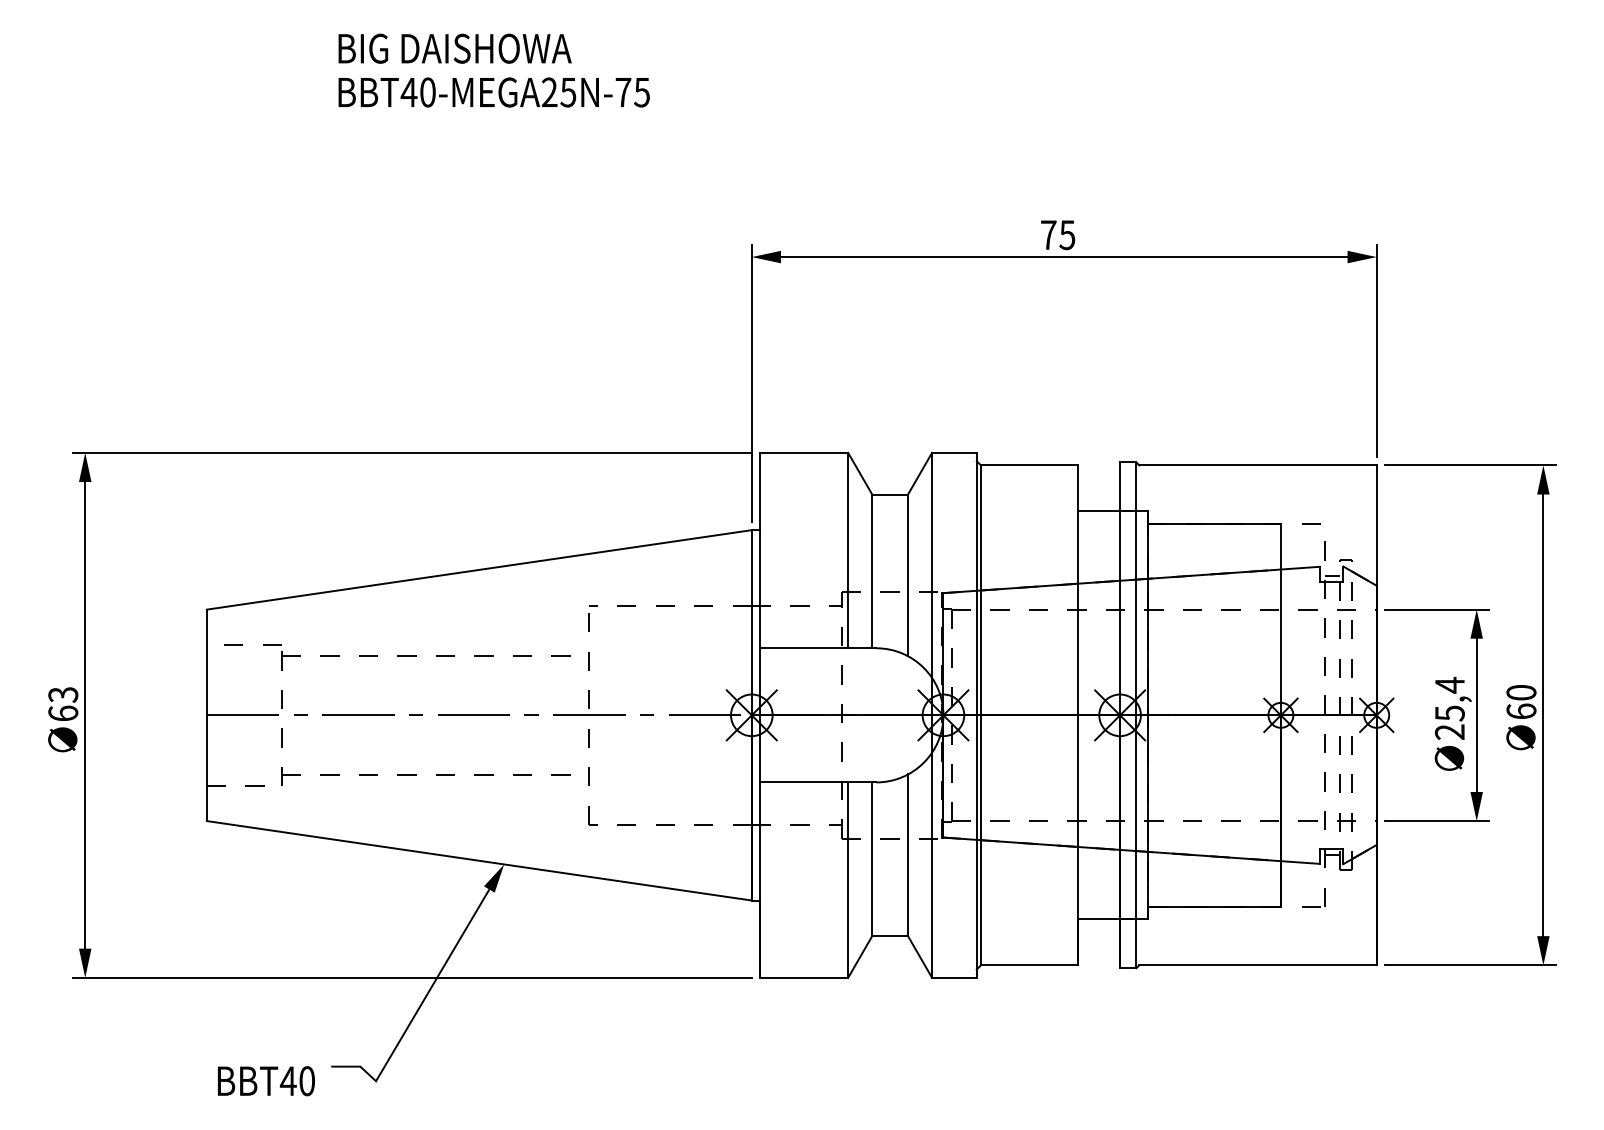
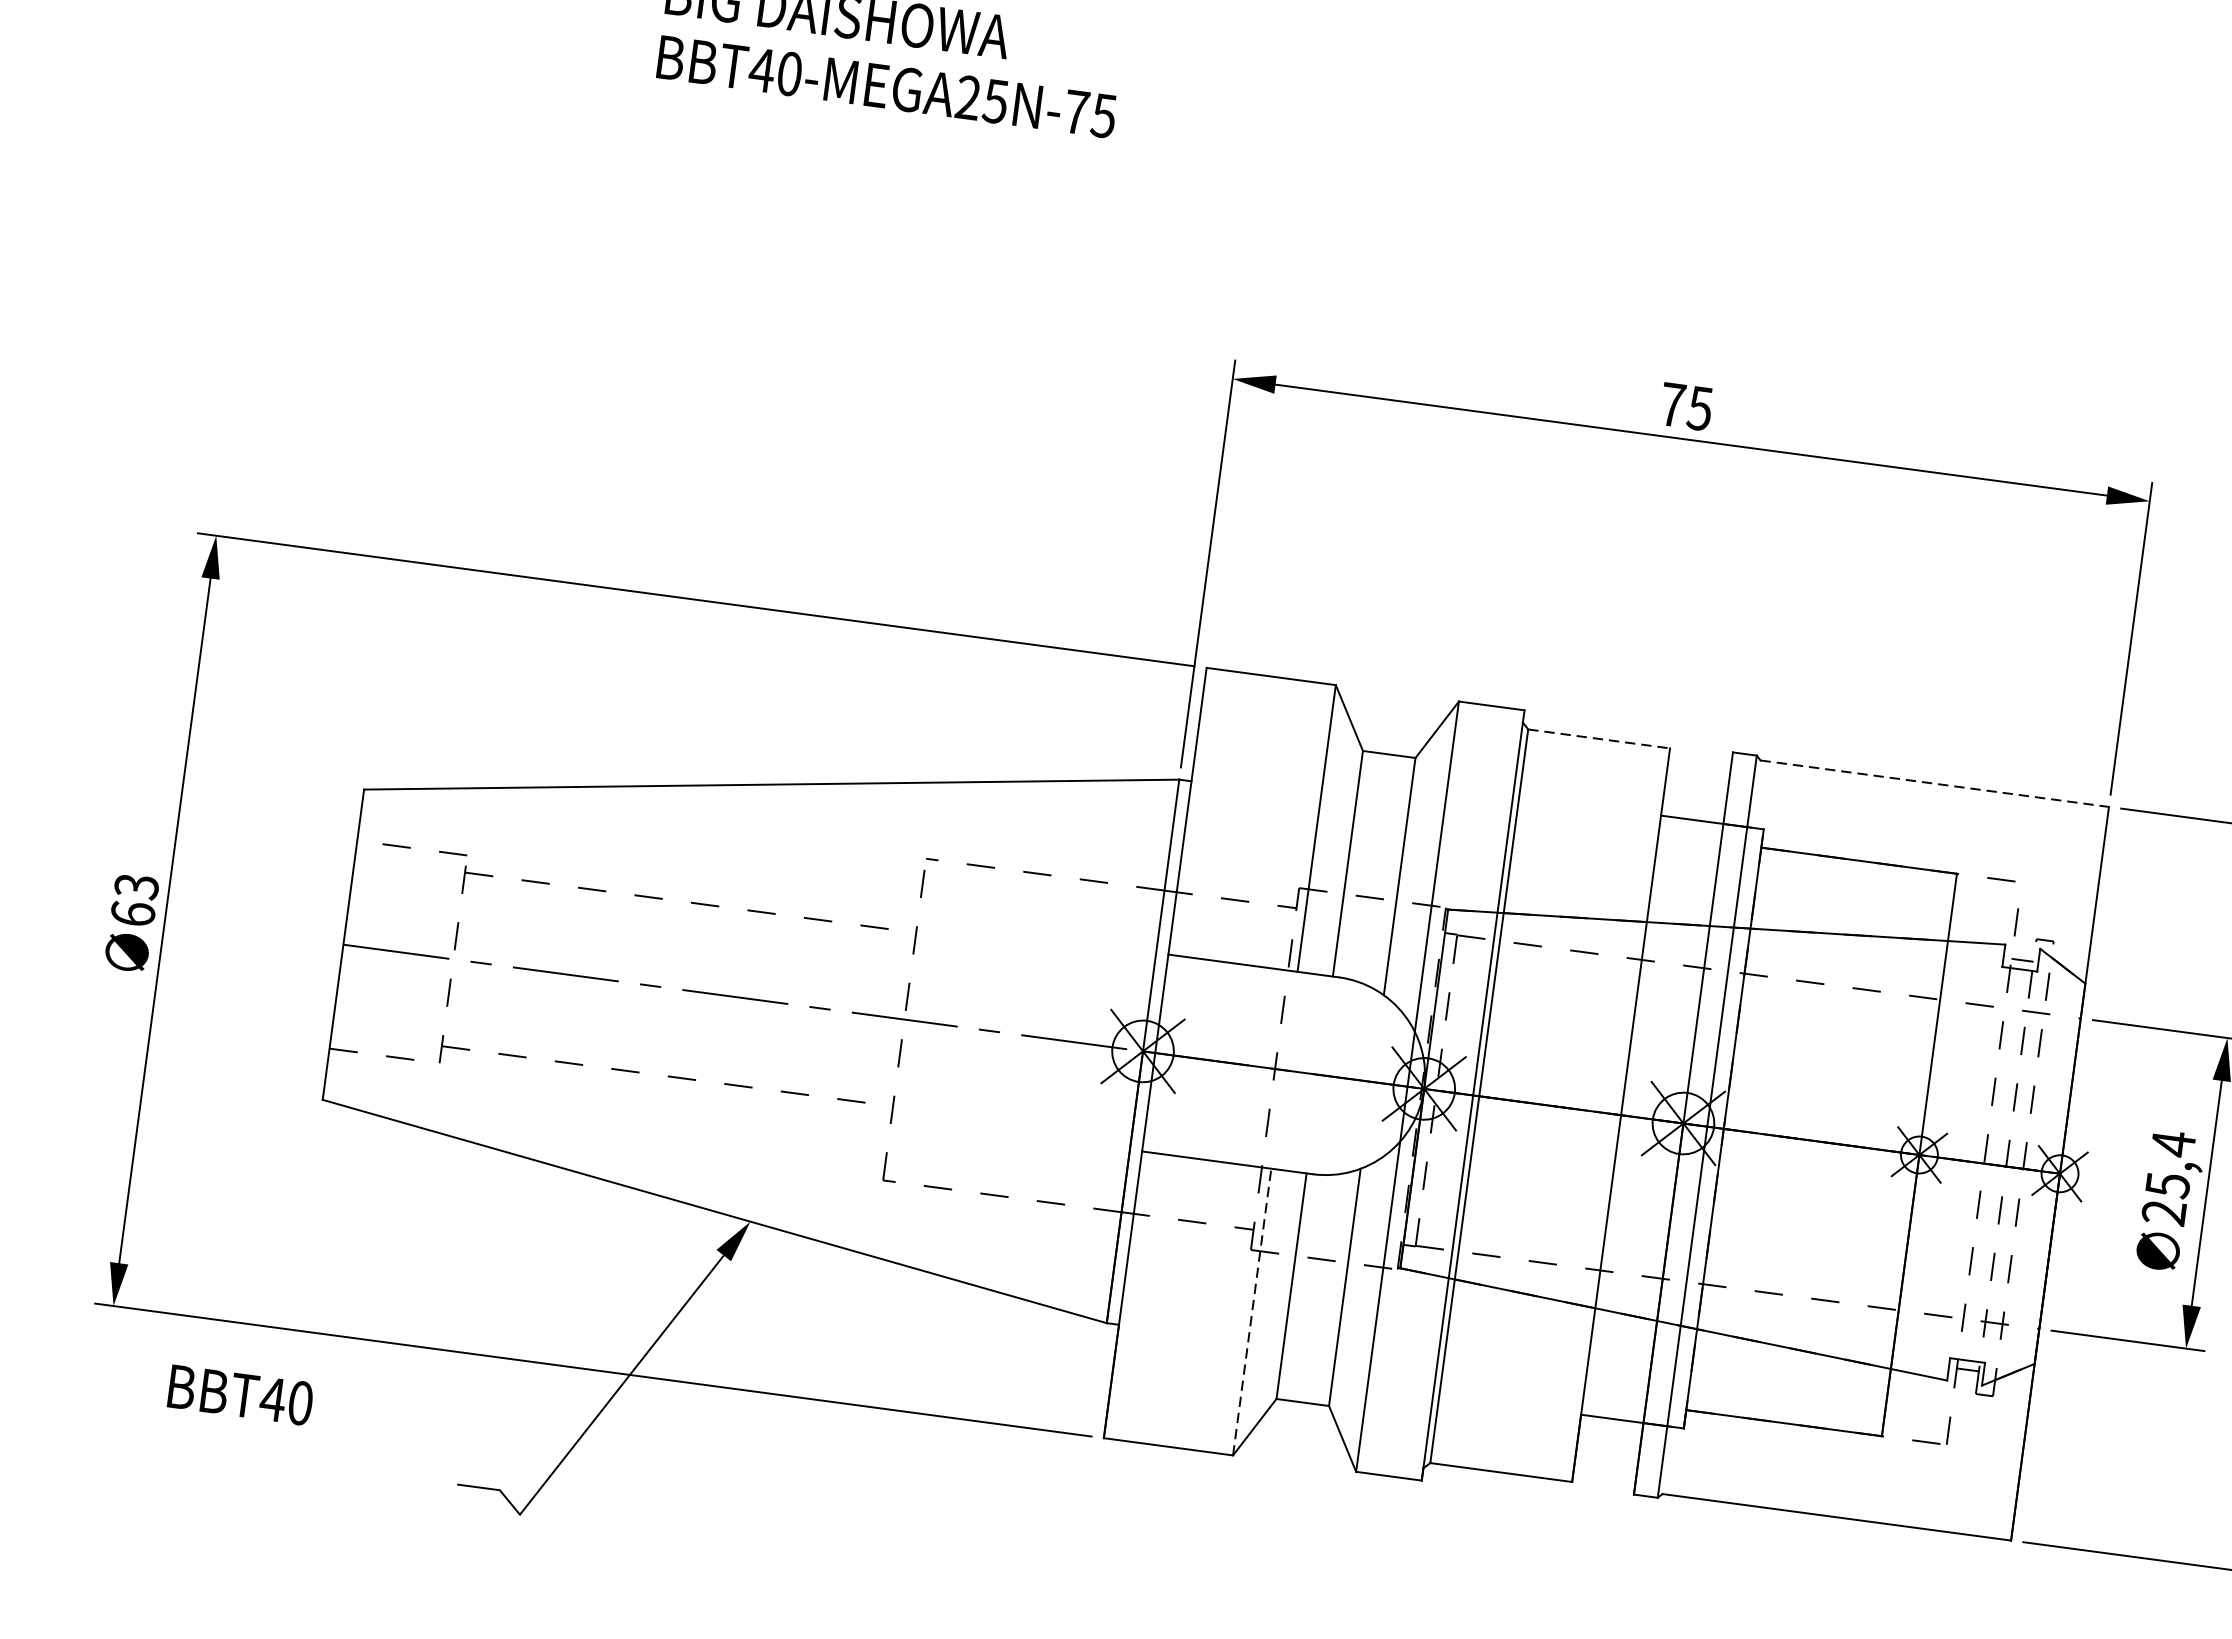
line: (1029, 465) -> (1599, 739), solid -> dashed
line: (1258, 465) -> (1935, 783), solid -> dashed
line: (848, 880) -> (1252, 1312), solid -> dashed
text: (266, 1081) -> (240, 1395), moved

